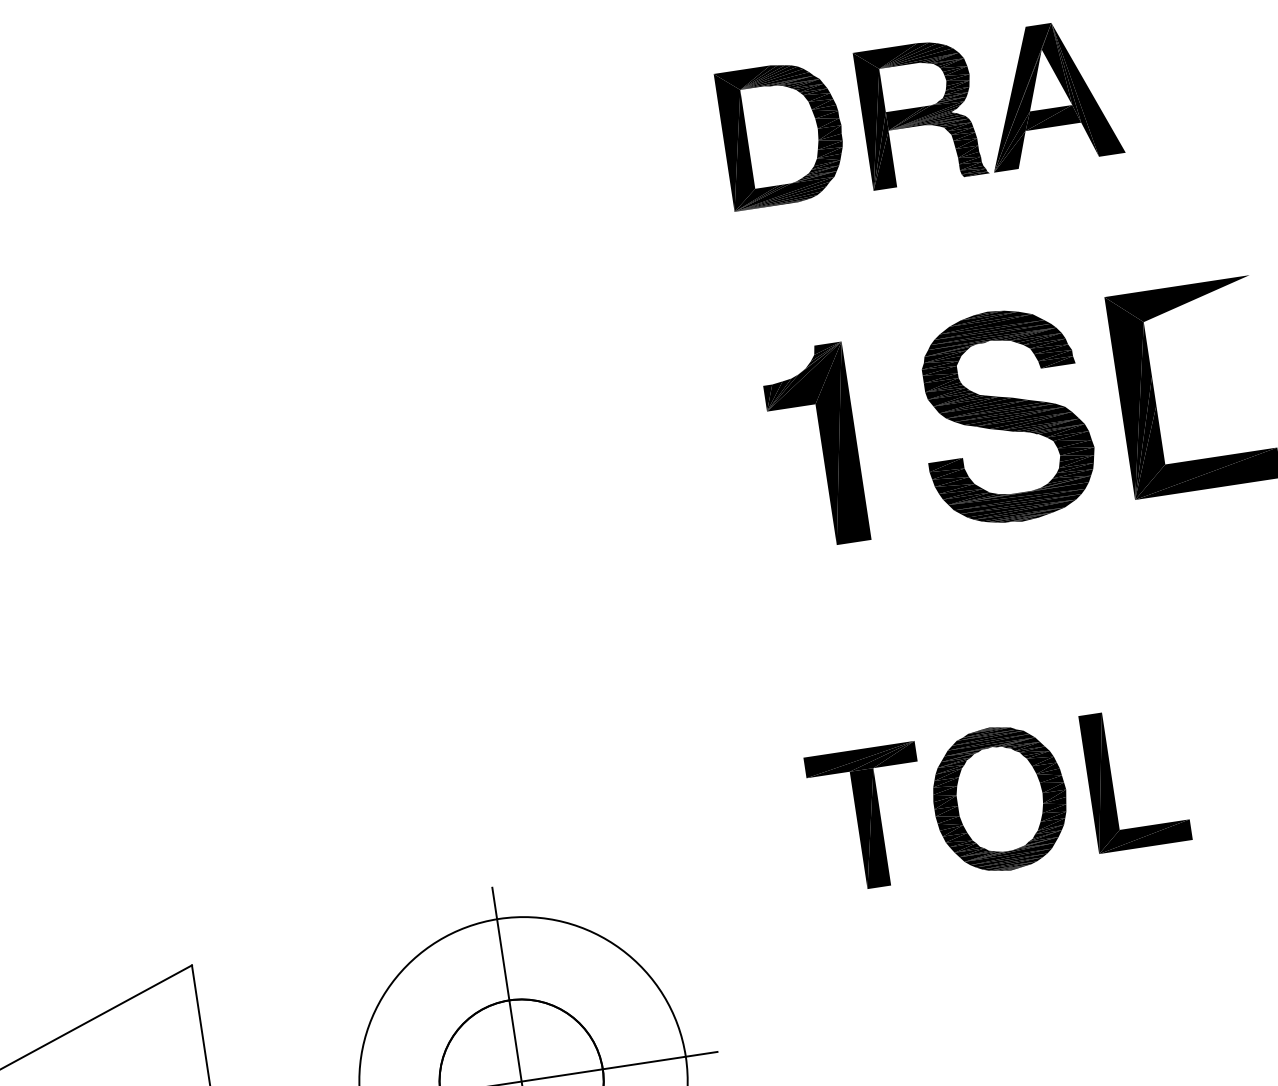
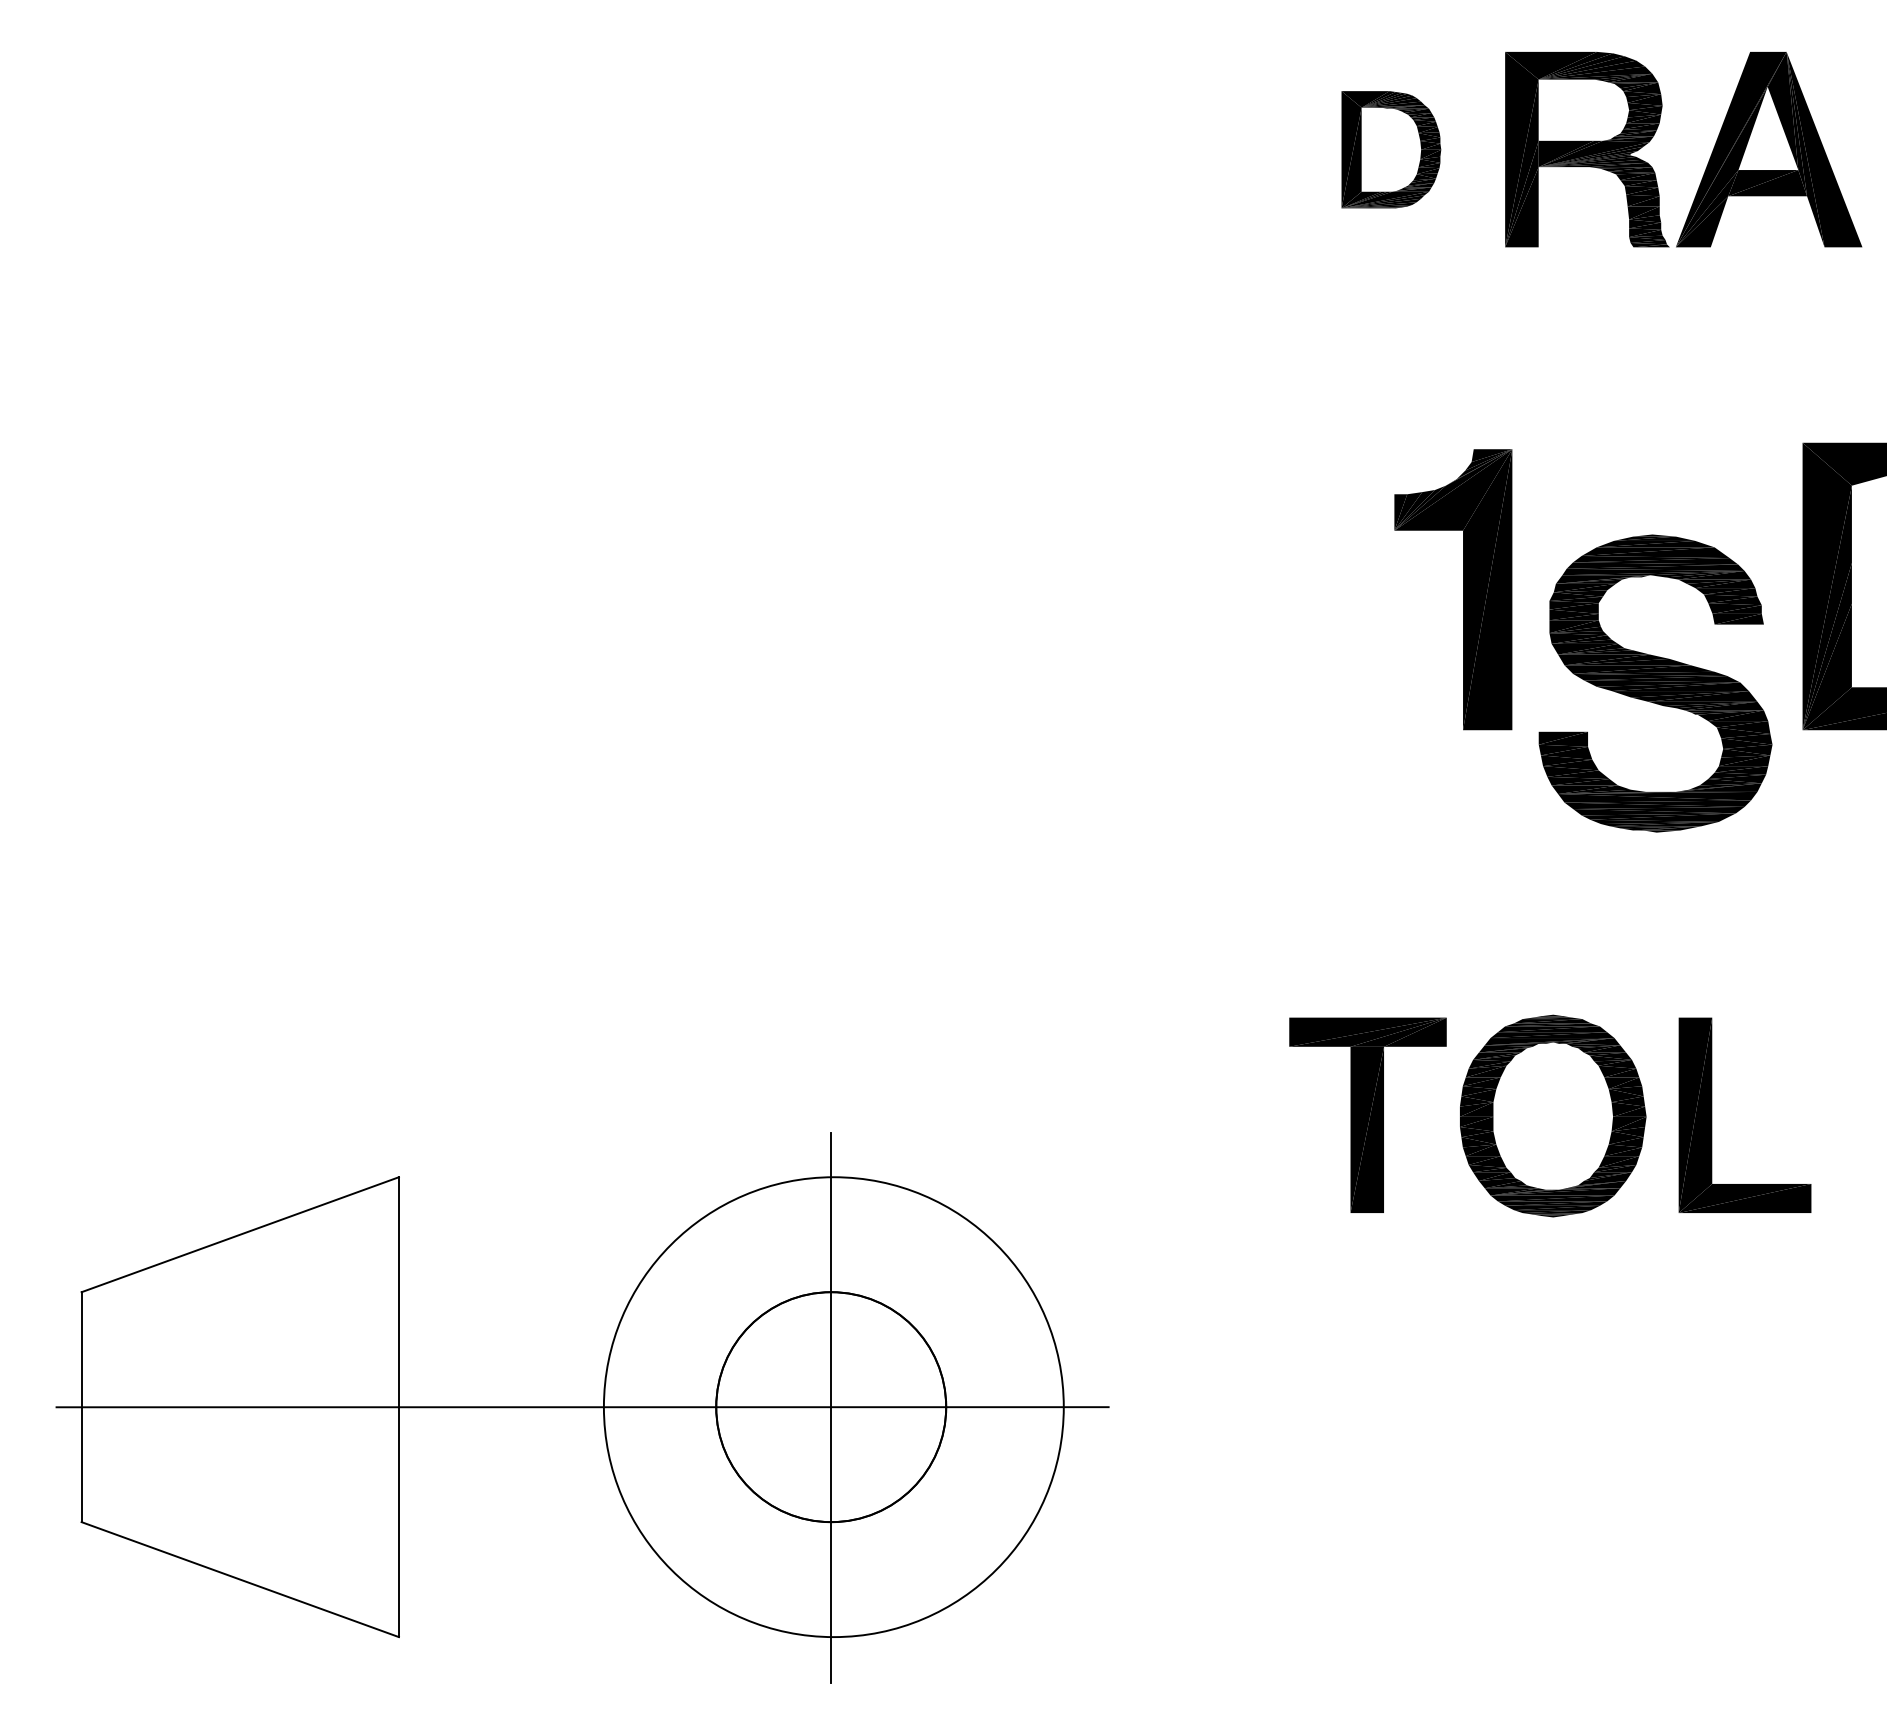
part: (782, 133) -> (1391, 149), size x0.6
part: (1005, 416) -> (1655, 683), moved
part: (822, 445) -> (1463, 589), moved

